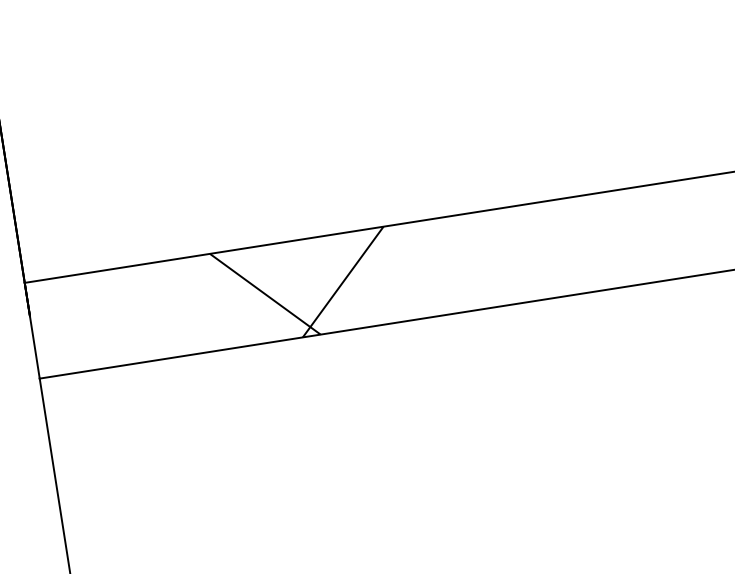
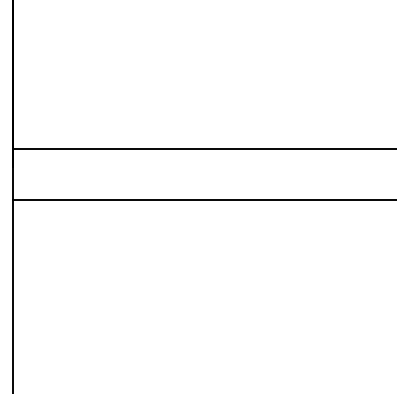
hatch: (303, 288) -> (157, 174), removed

